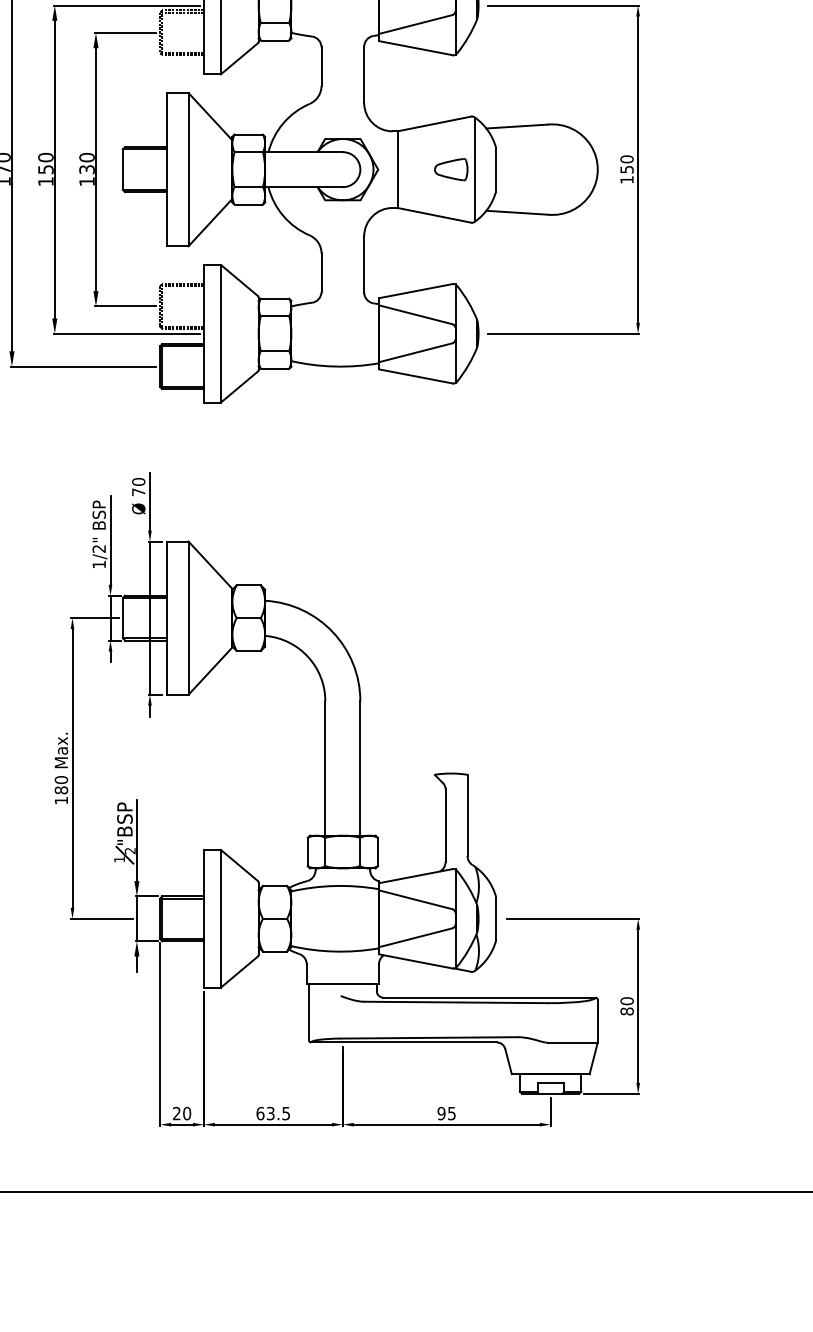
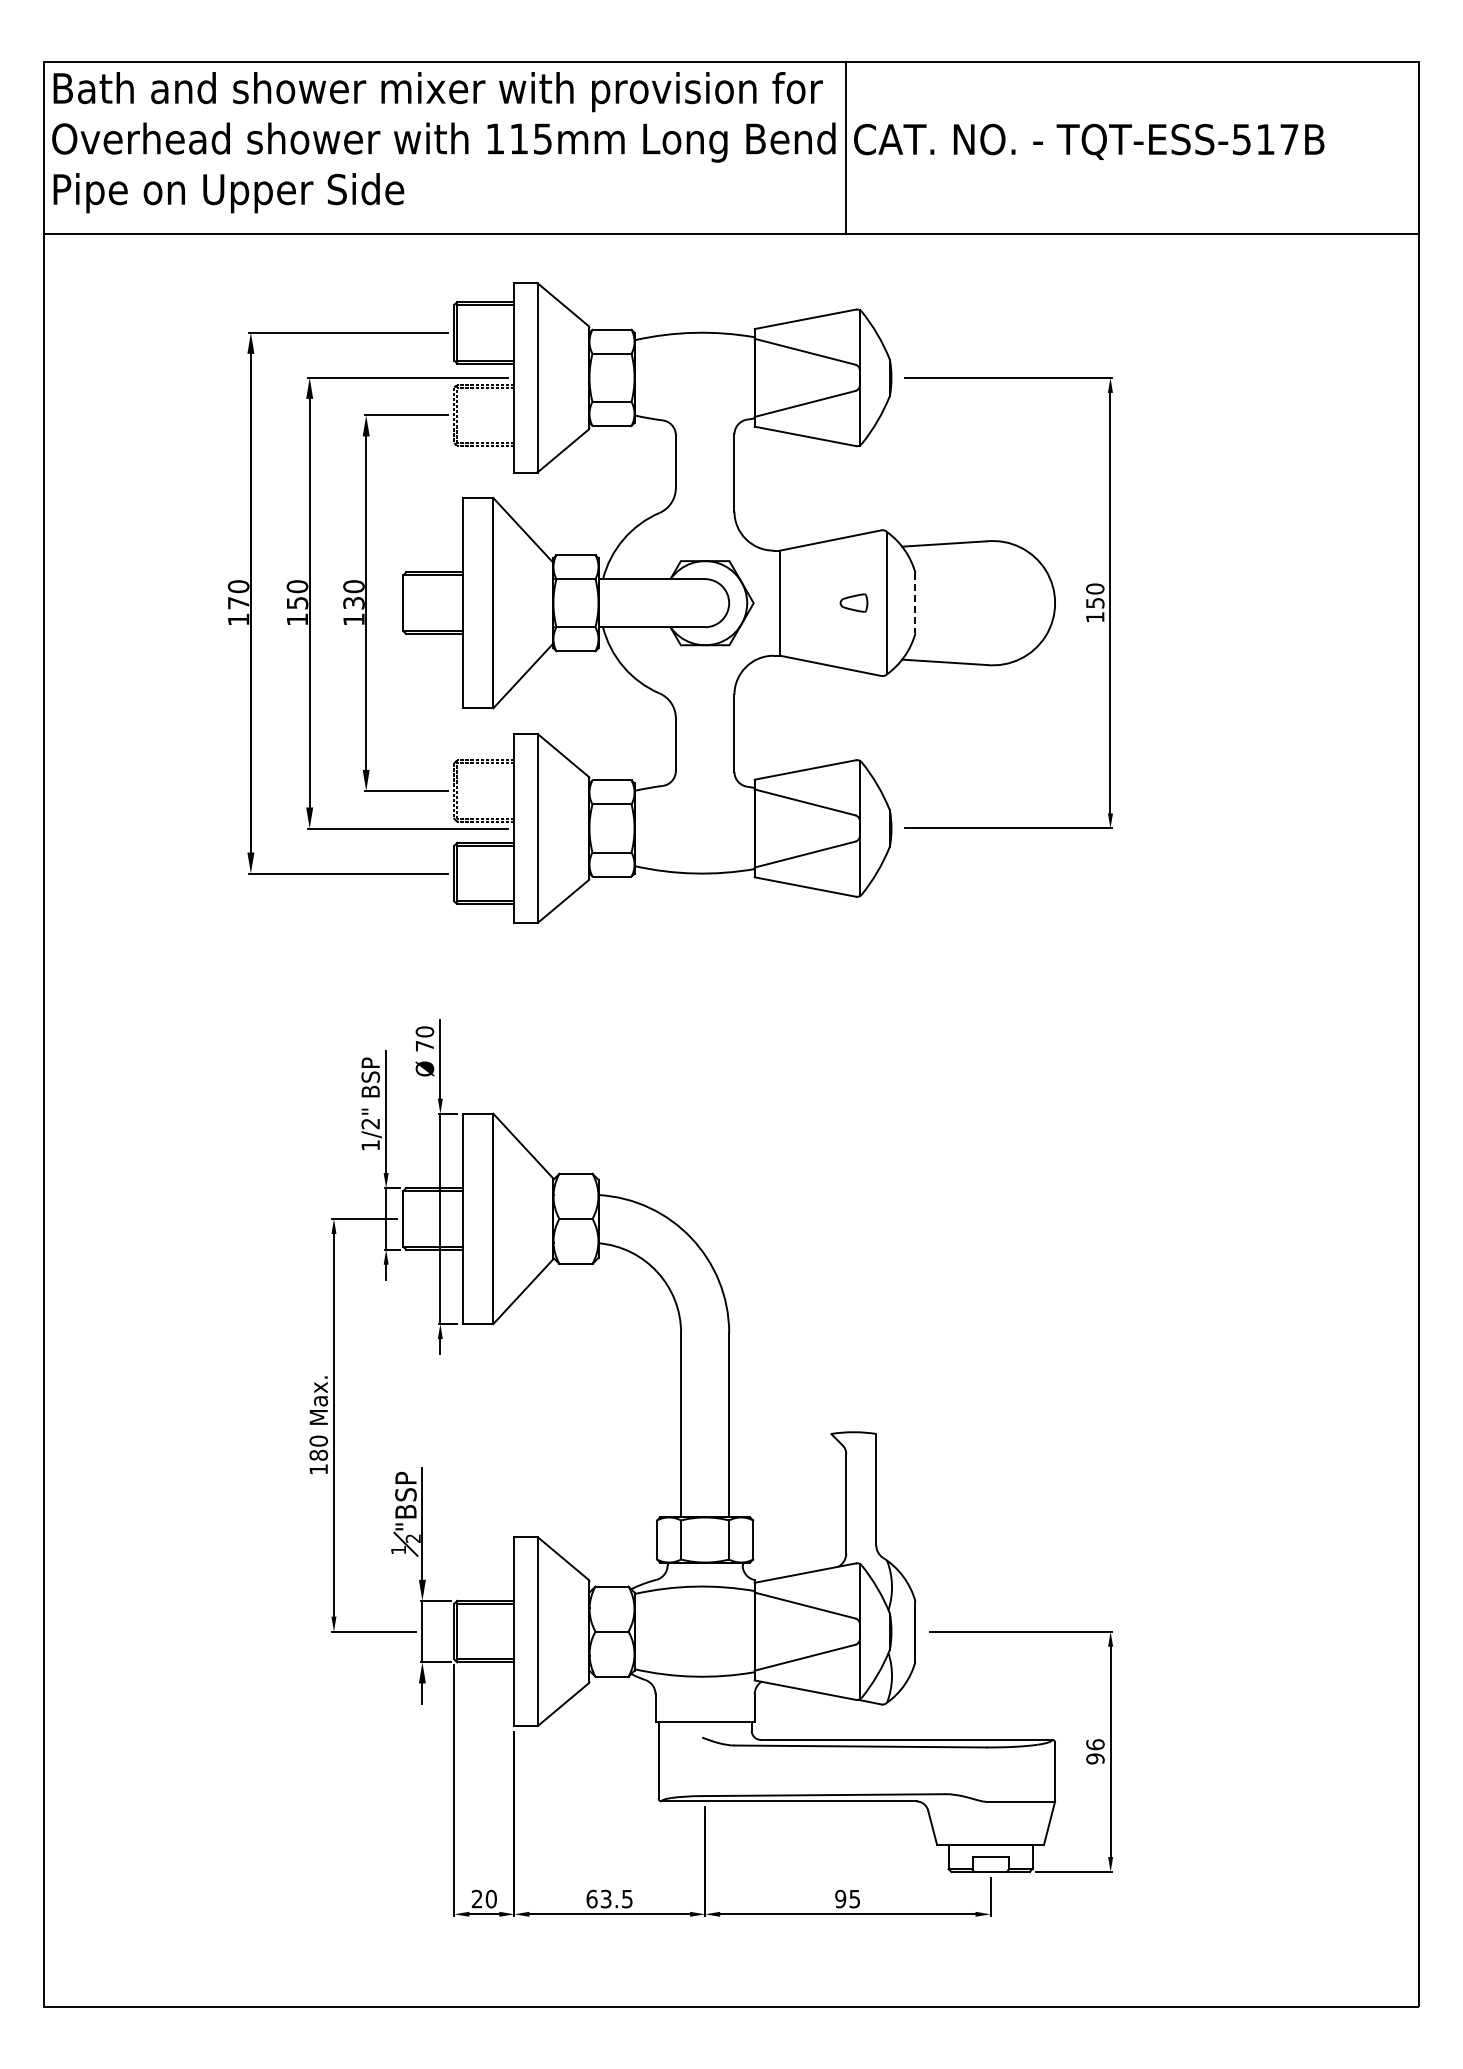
part: (450, 169) -> (853, 602), size x0.6
line: (496, 169) -> (915, 603), solid -> dashed
text: (627, 1006) -> (1095, 1751), 80 -> 96

